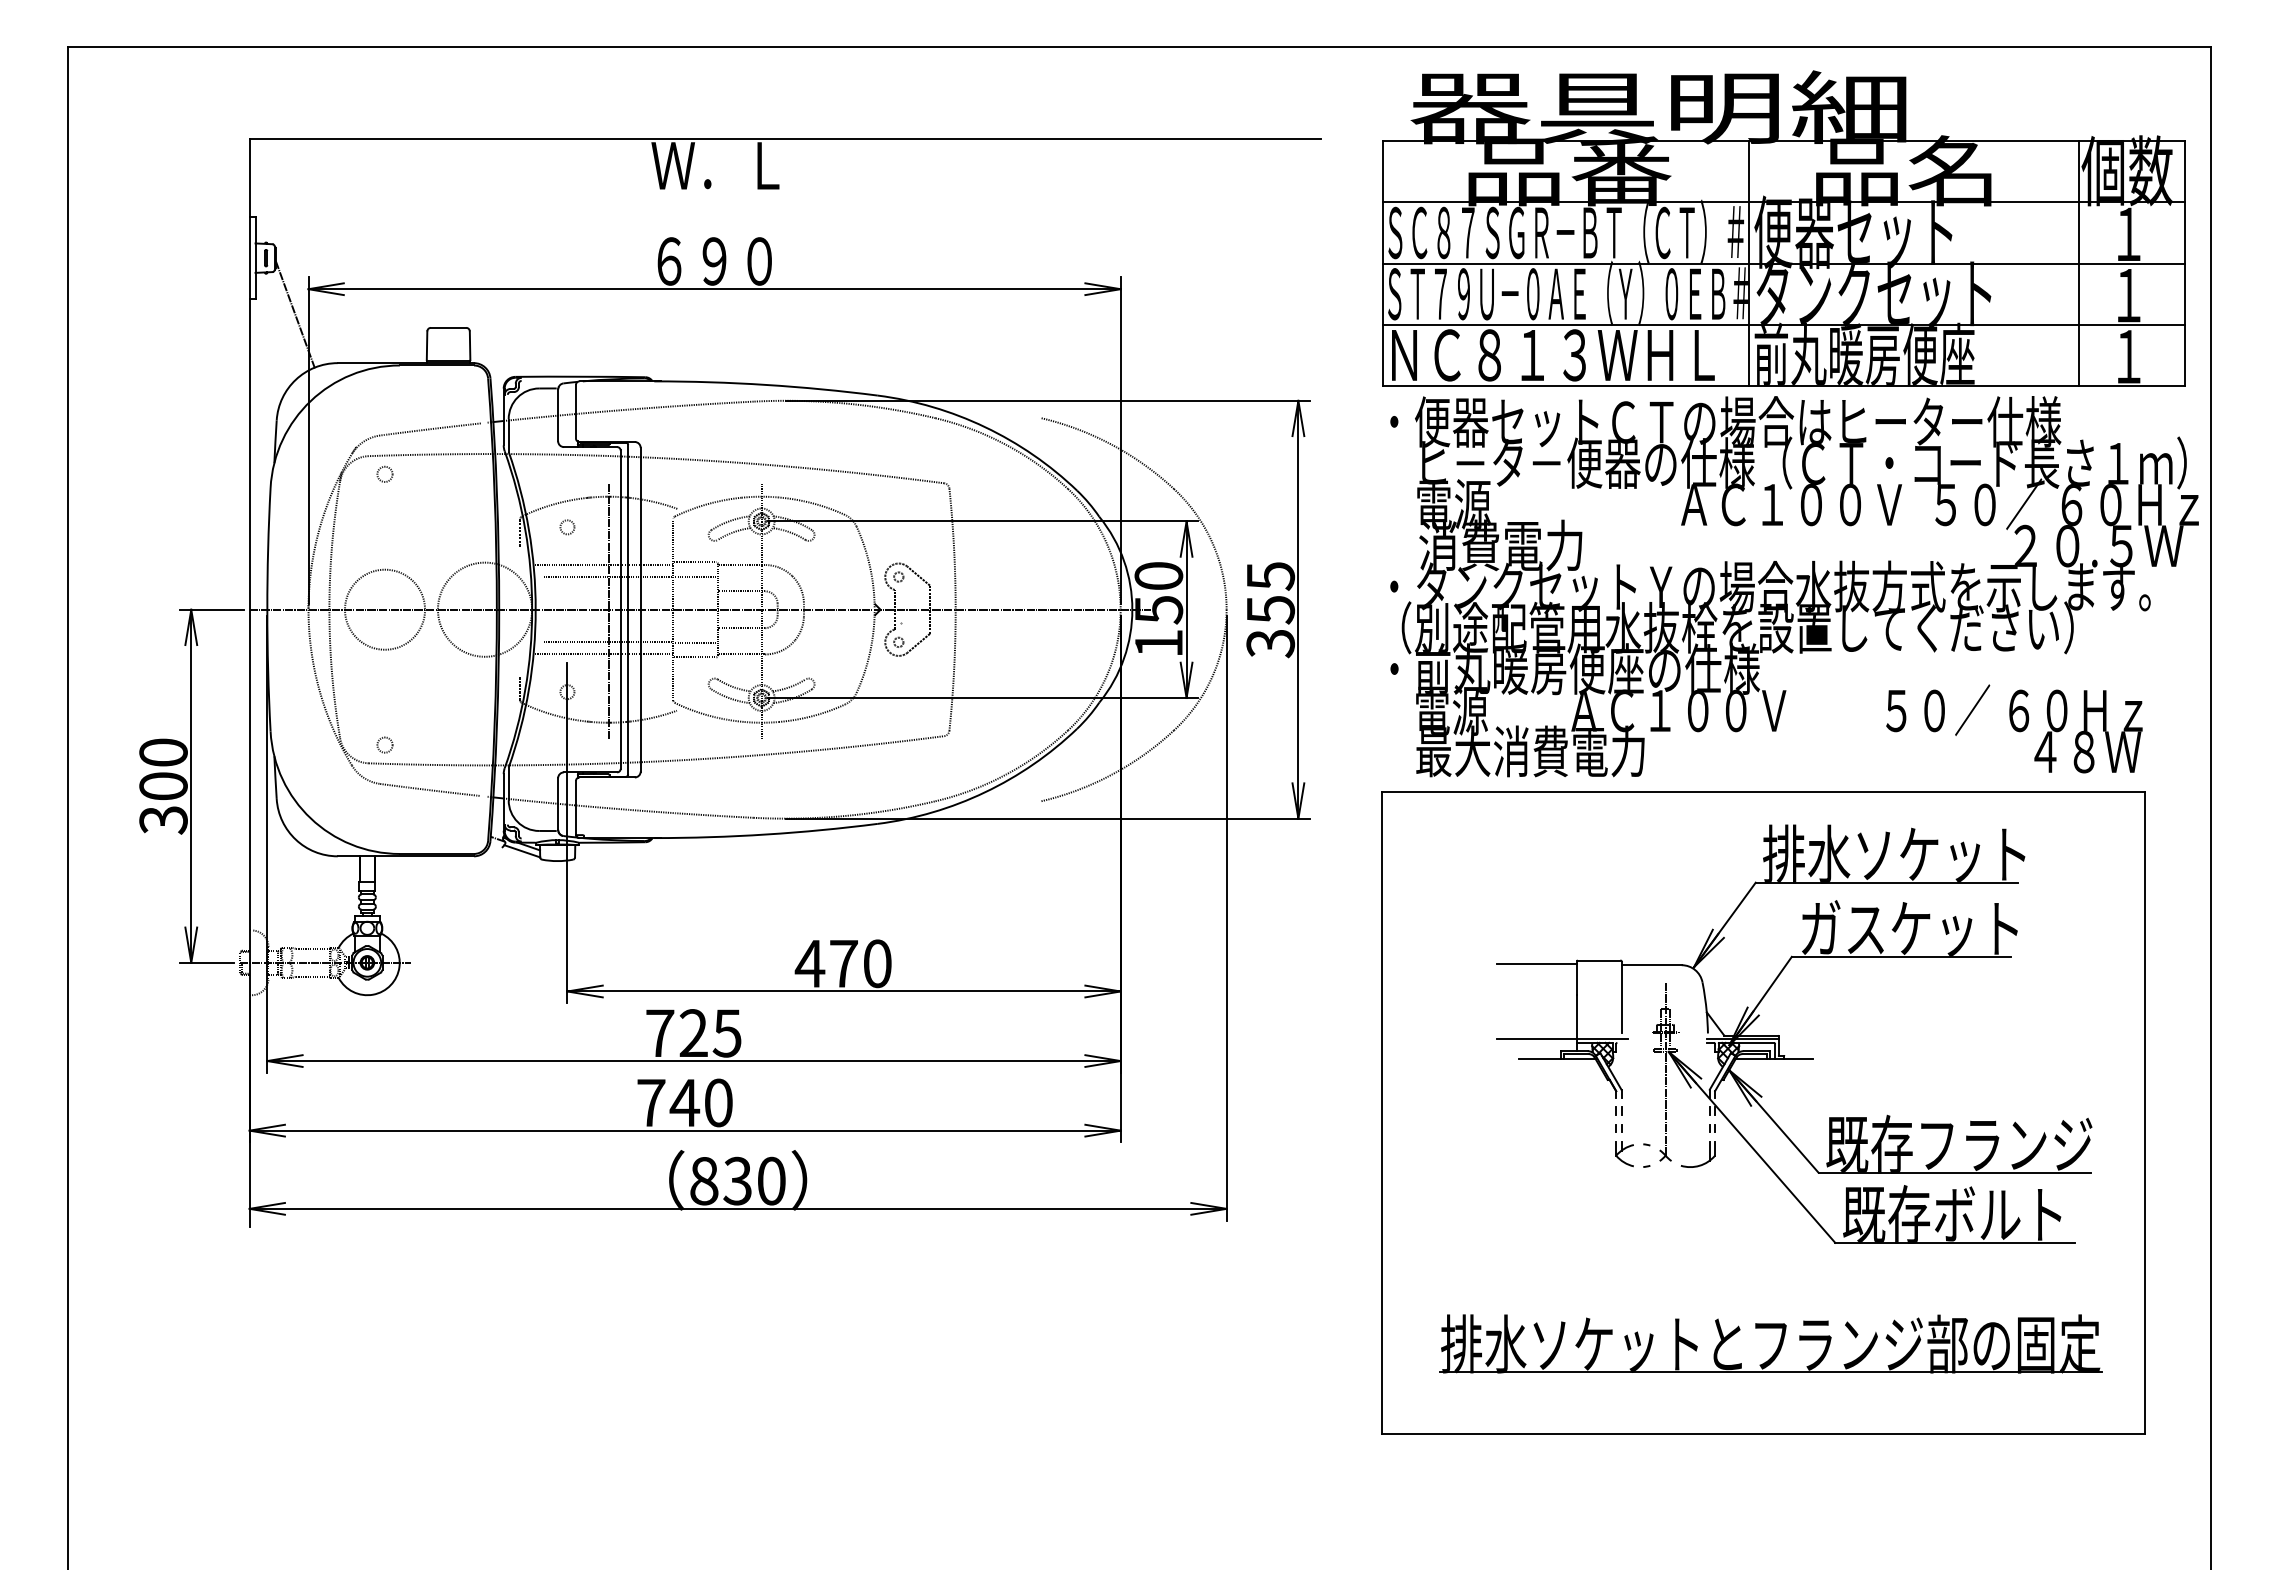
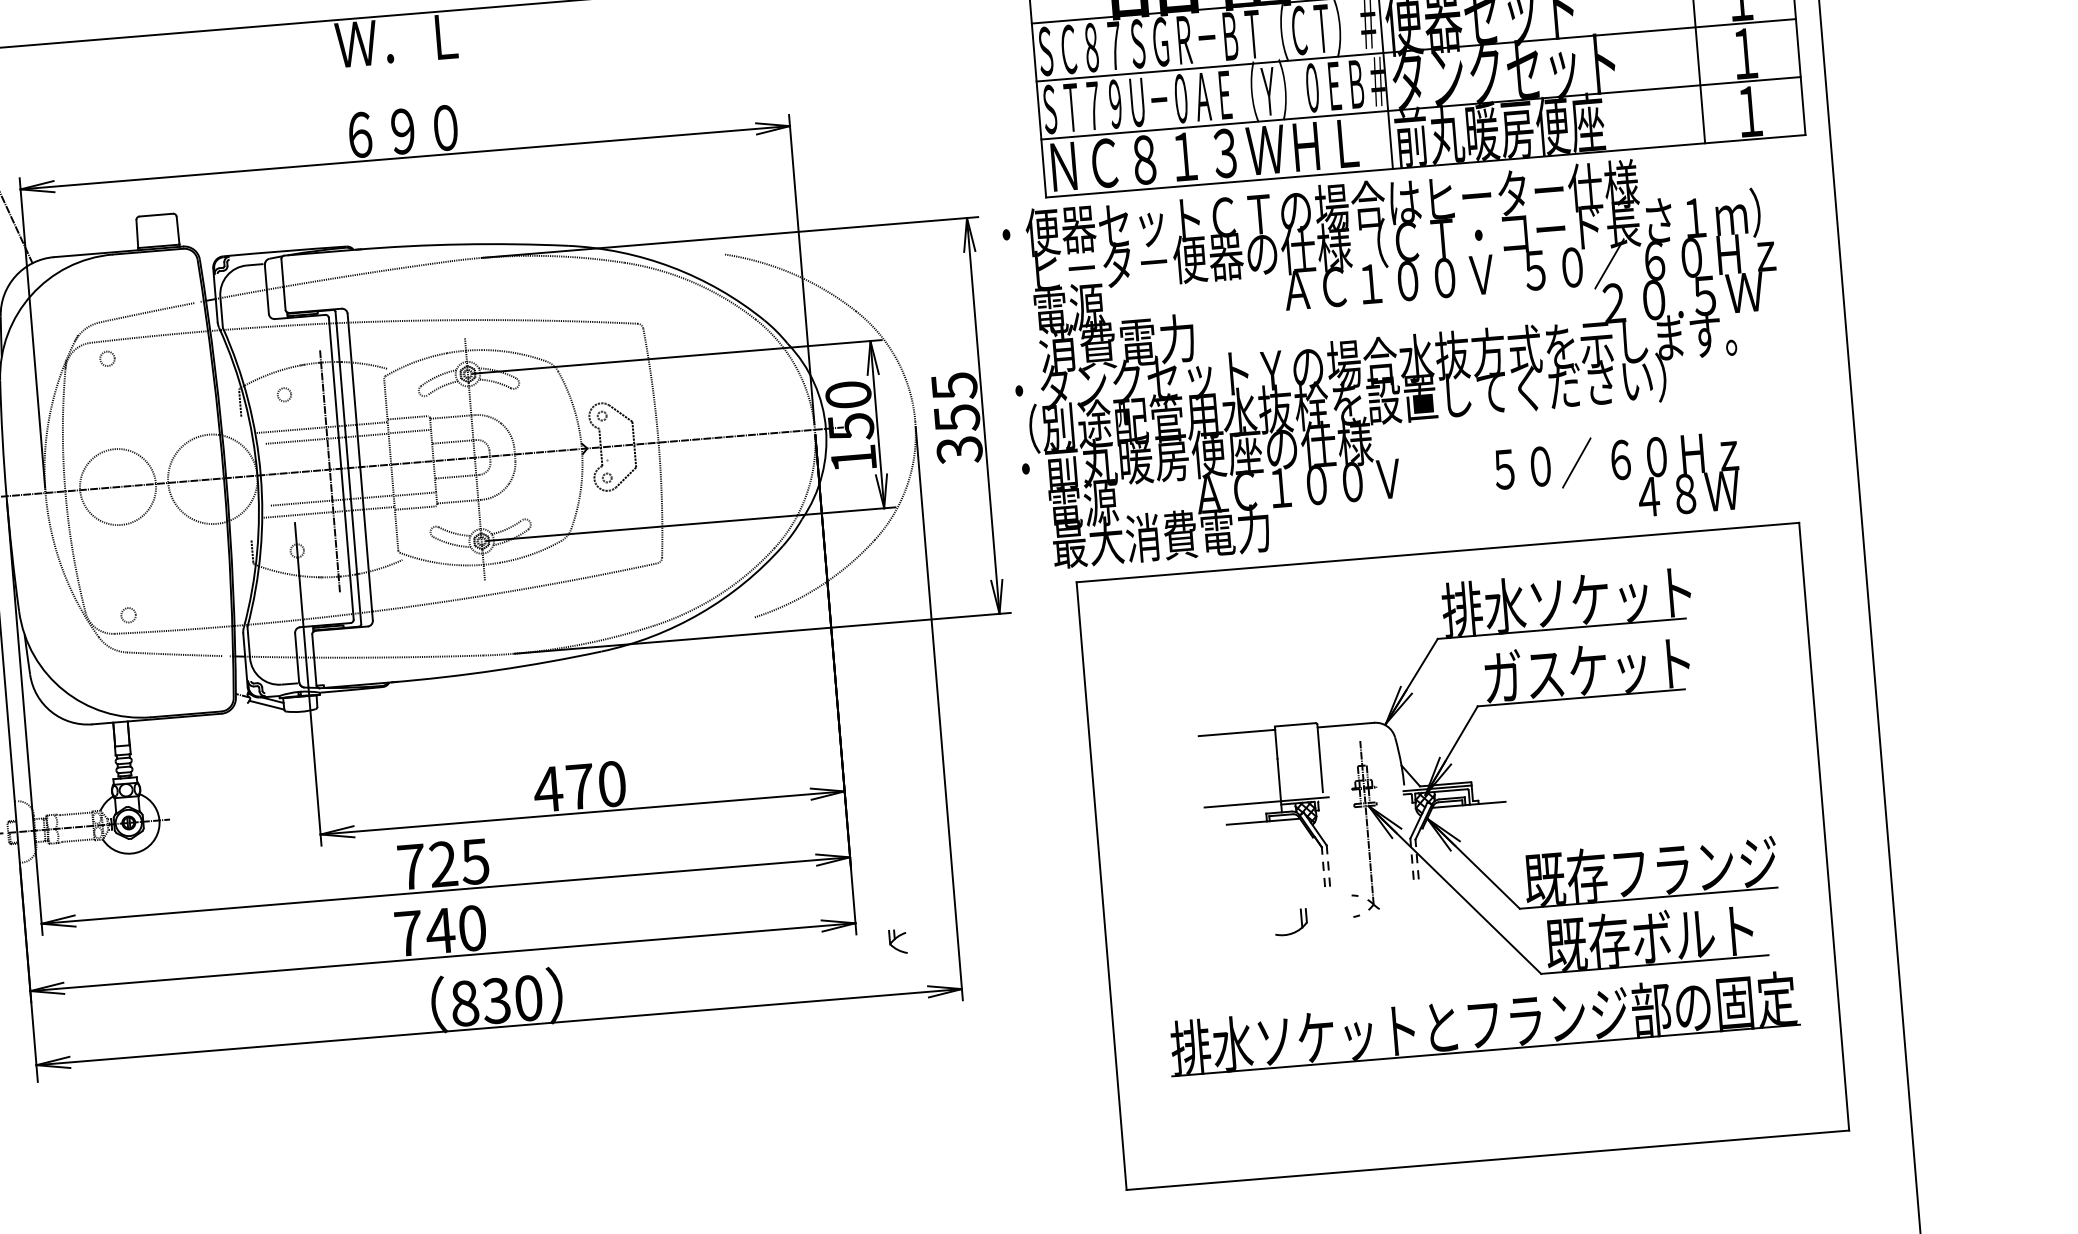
text: (1794, 586) -> (1398, 359), moved
part: (1624, 1154) -> (897, 942), moved
part: (1699, 1164) -> (1292, 931), moved
part: (1778, 1344) -> (1491, 1023), moved

